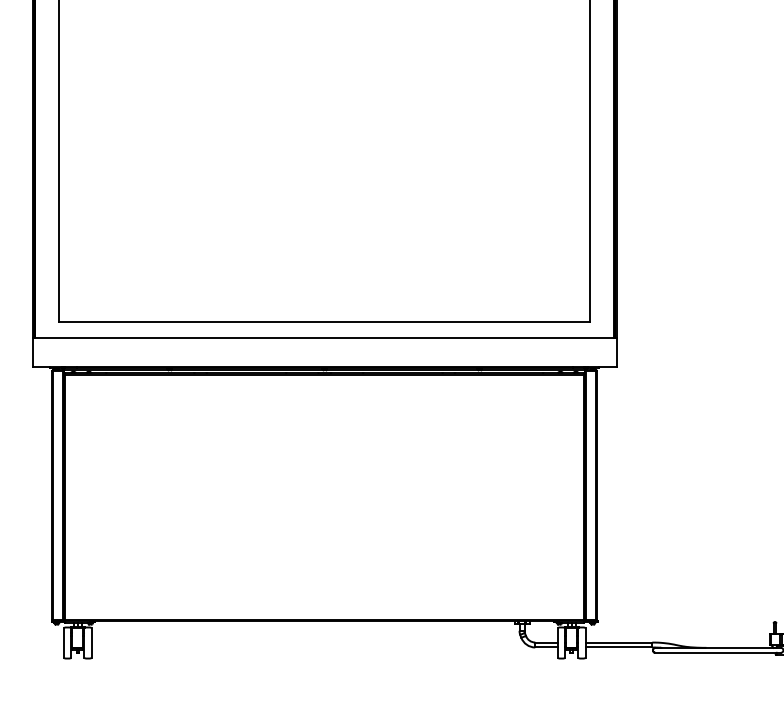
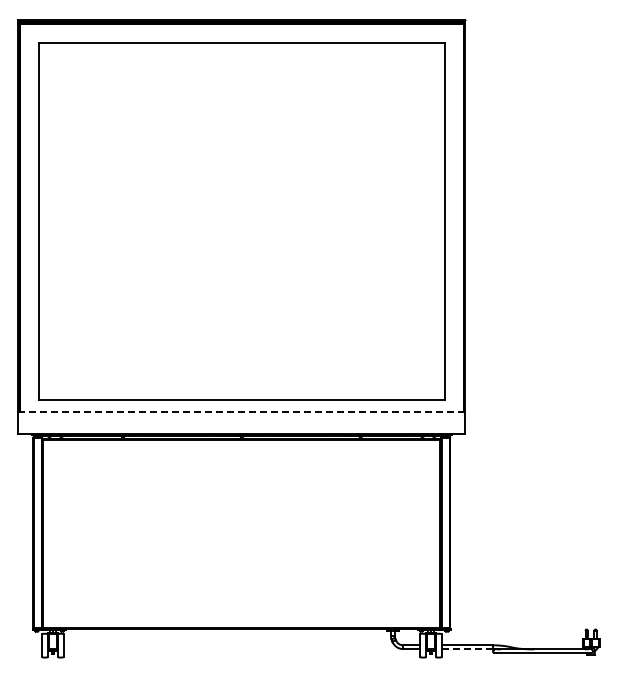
line: (324, 338) -> (241, 412), solid -> dashed
line: (619, 648) -> (467, 649), solid -> dashed

